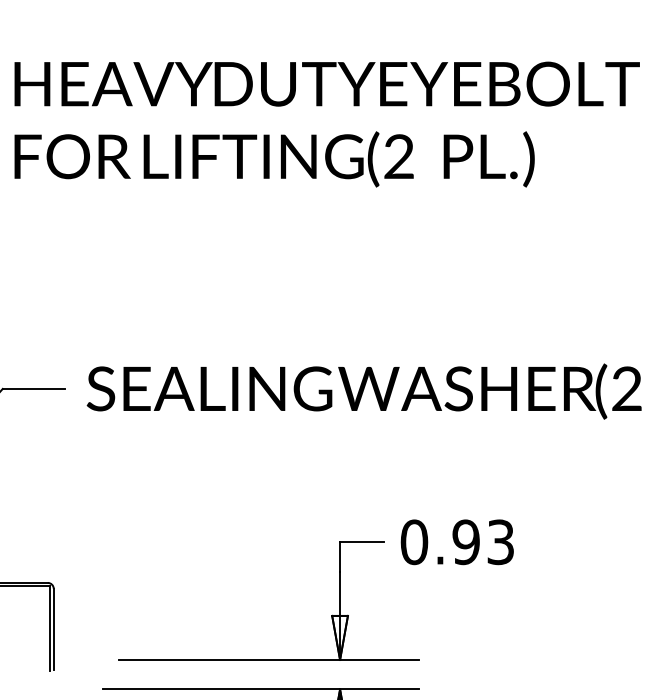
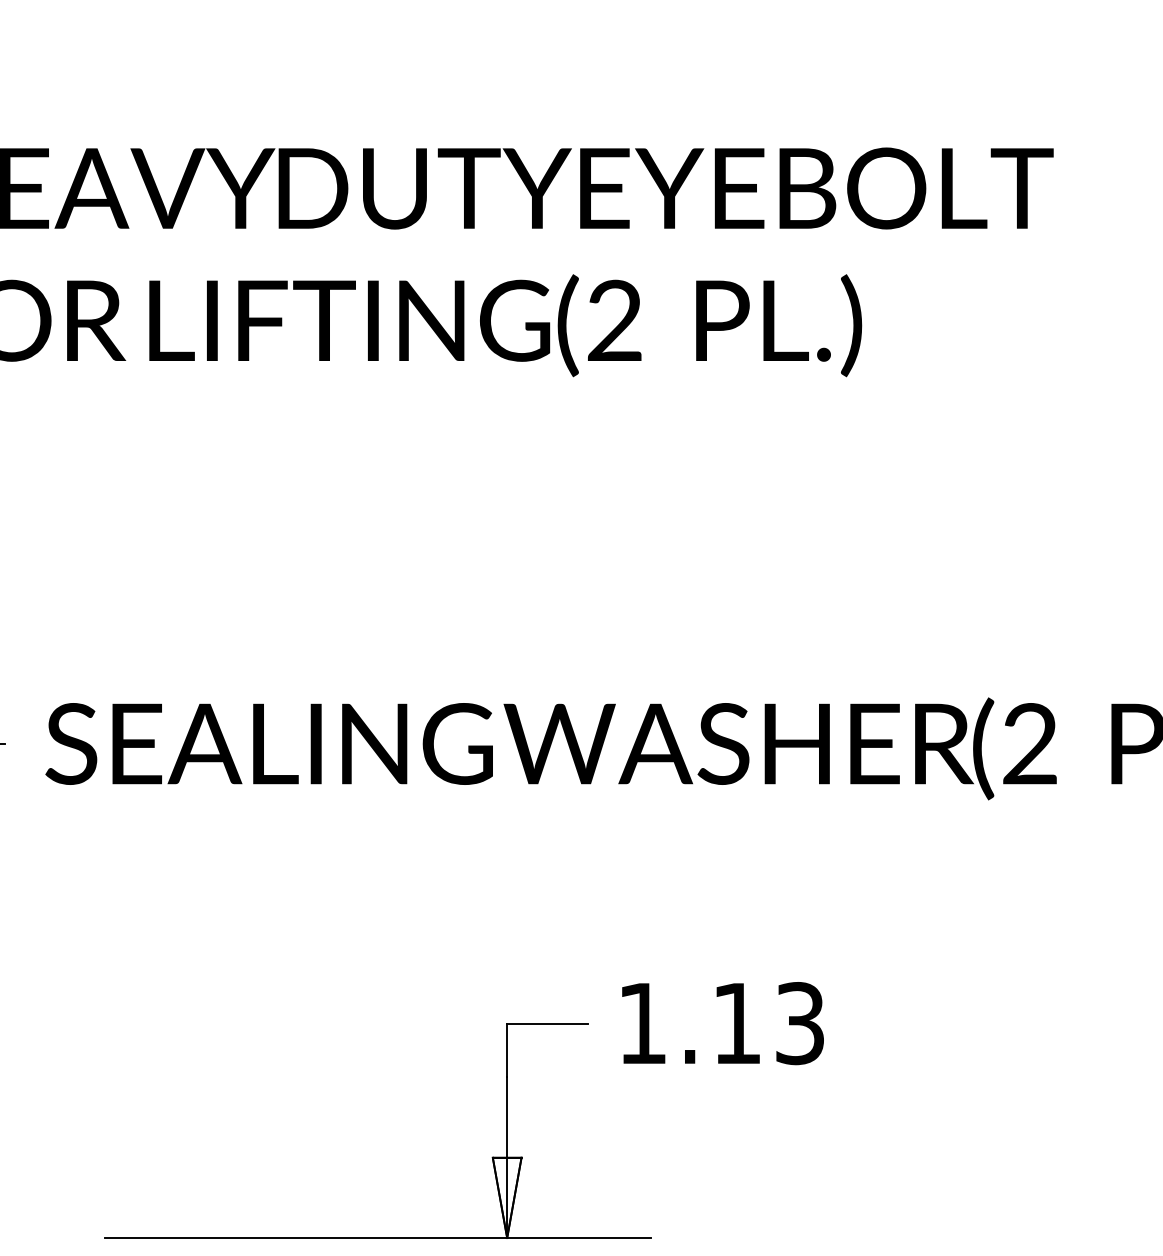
text: (439, 542) -> (688, 1023), 0.93 -> 1.13

